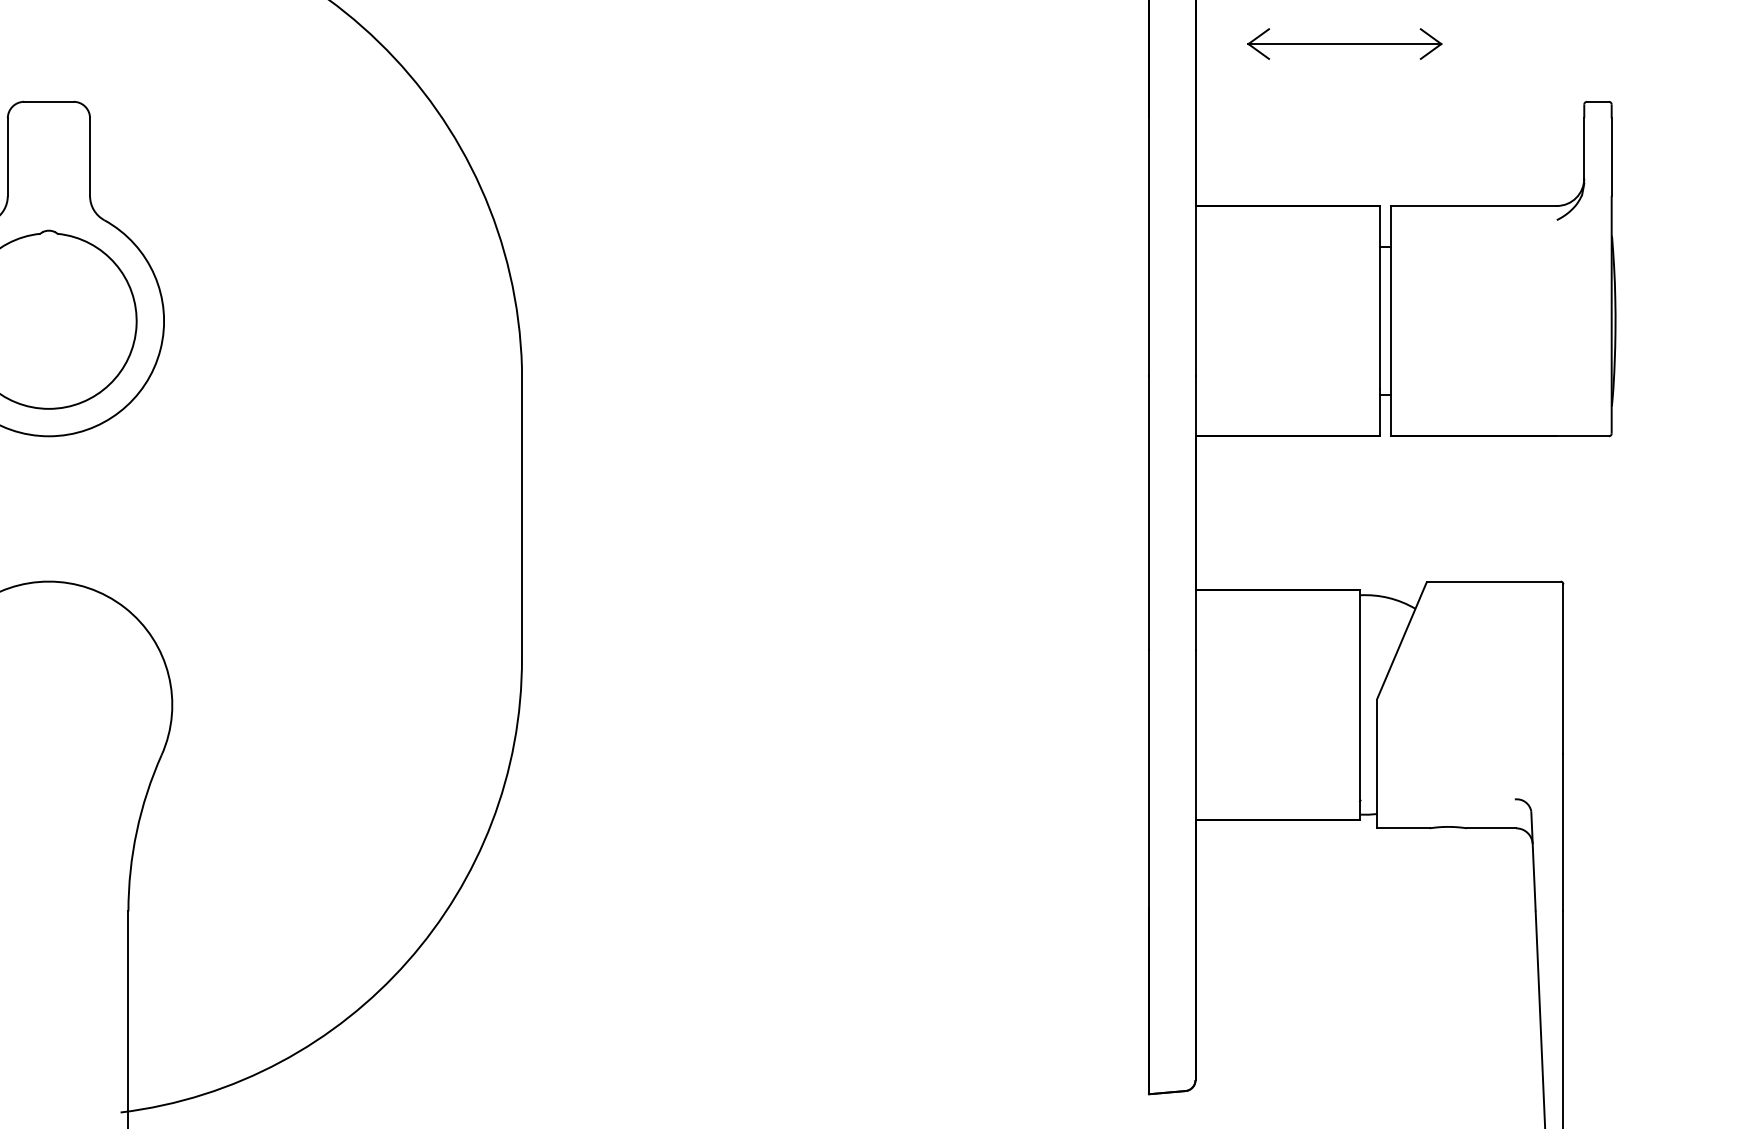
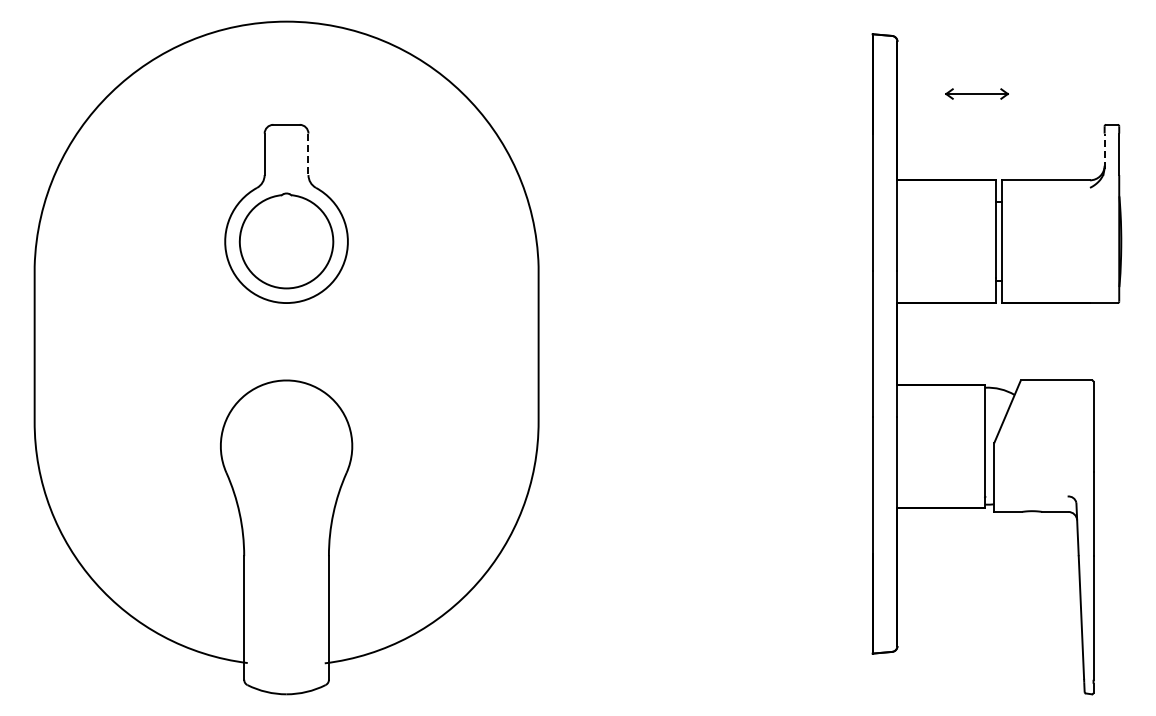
part: (1343, 43) -> (976, 93), size x0.6
line: (1584, 149) -> (1104, 150), solid -> dashed
line: (90, 157) -> (308, 154), solid -> dashed

